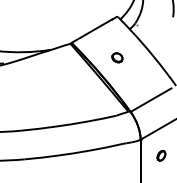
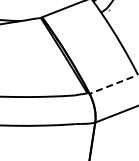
part: (117, 57) -> (84, 38), removed
line: (151, 100) -> (111, 85), solid -> dashed
part: (161, 155) -> (113, 141), removed

